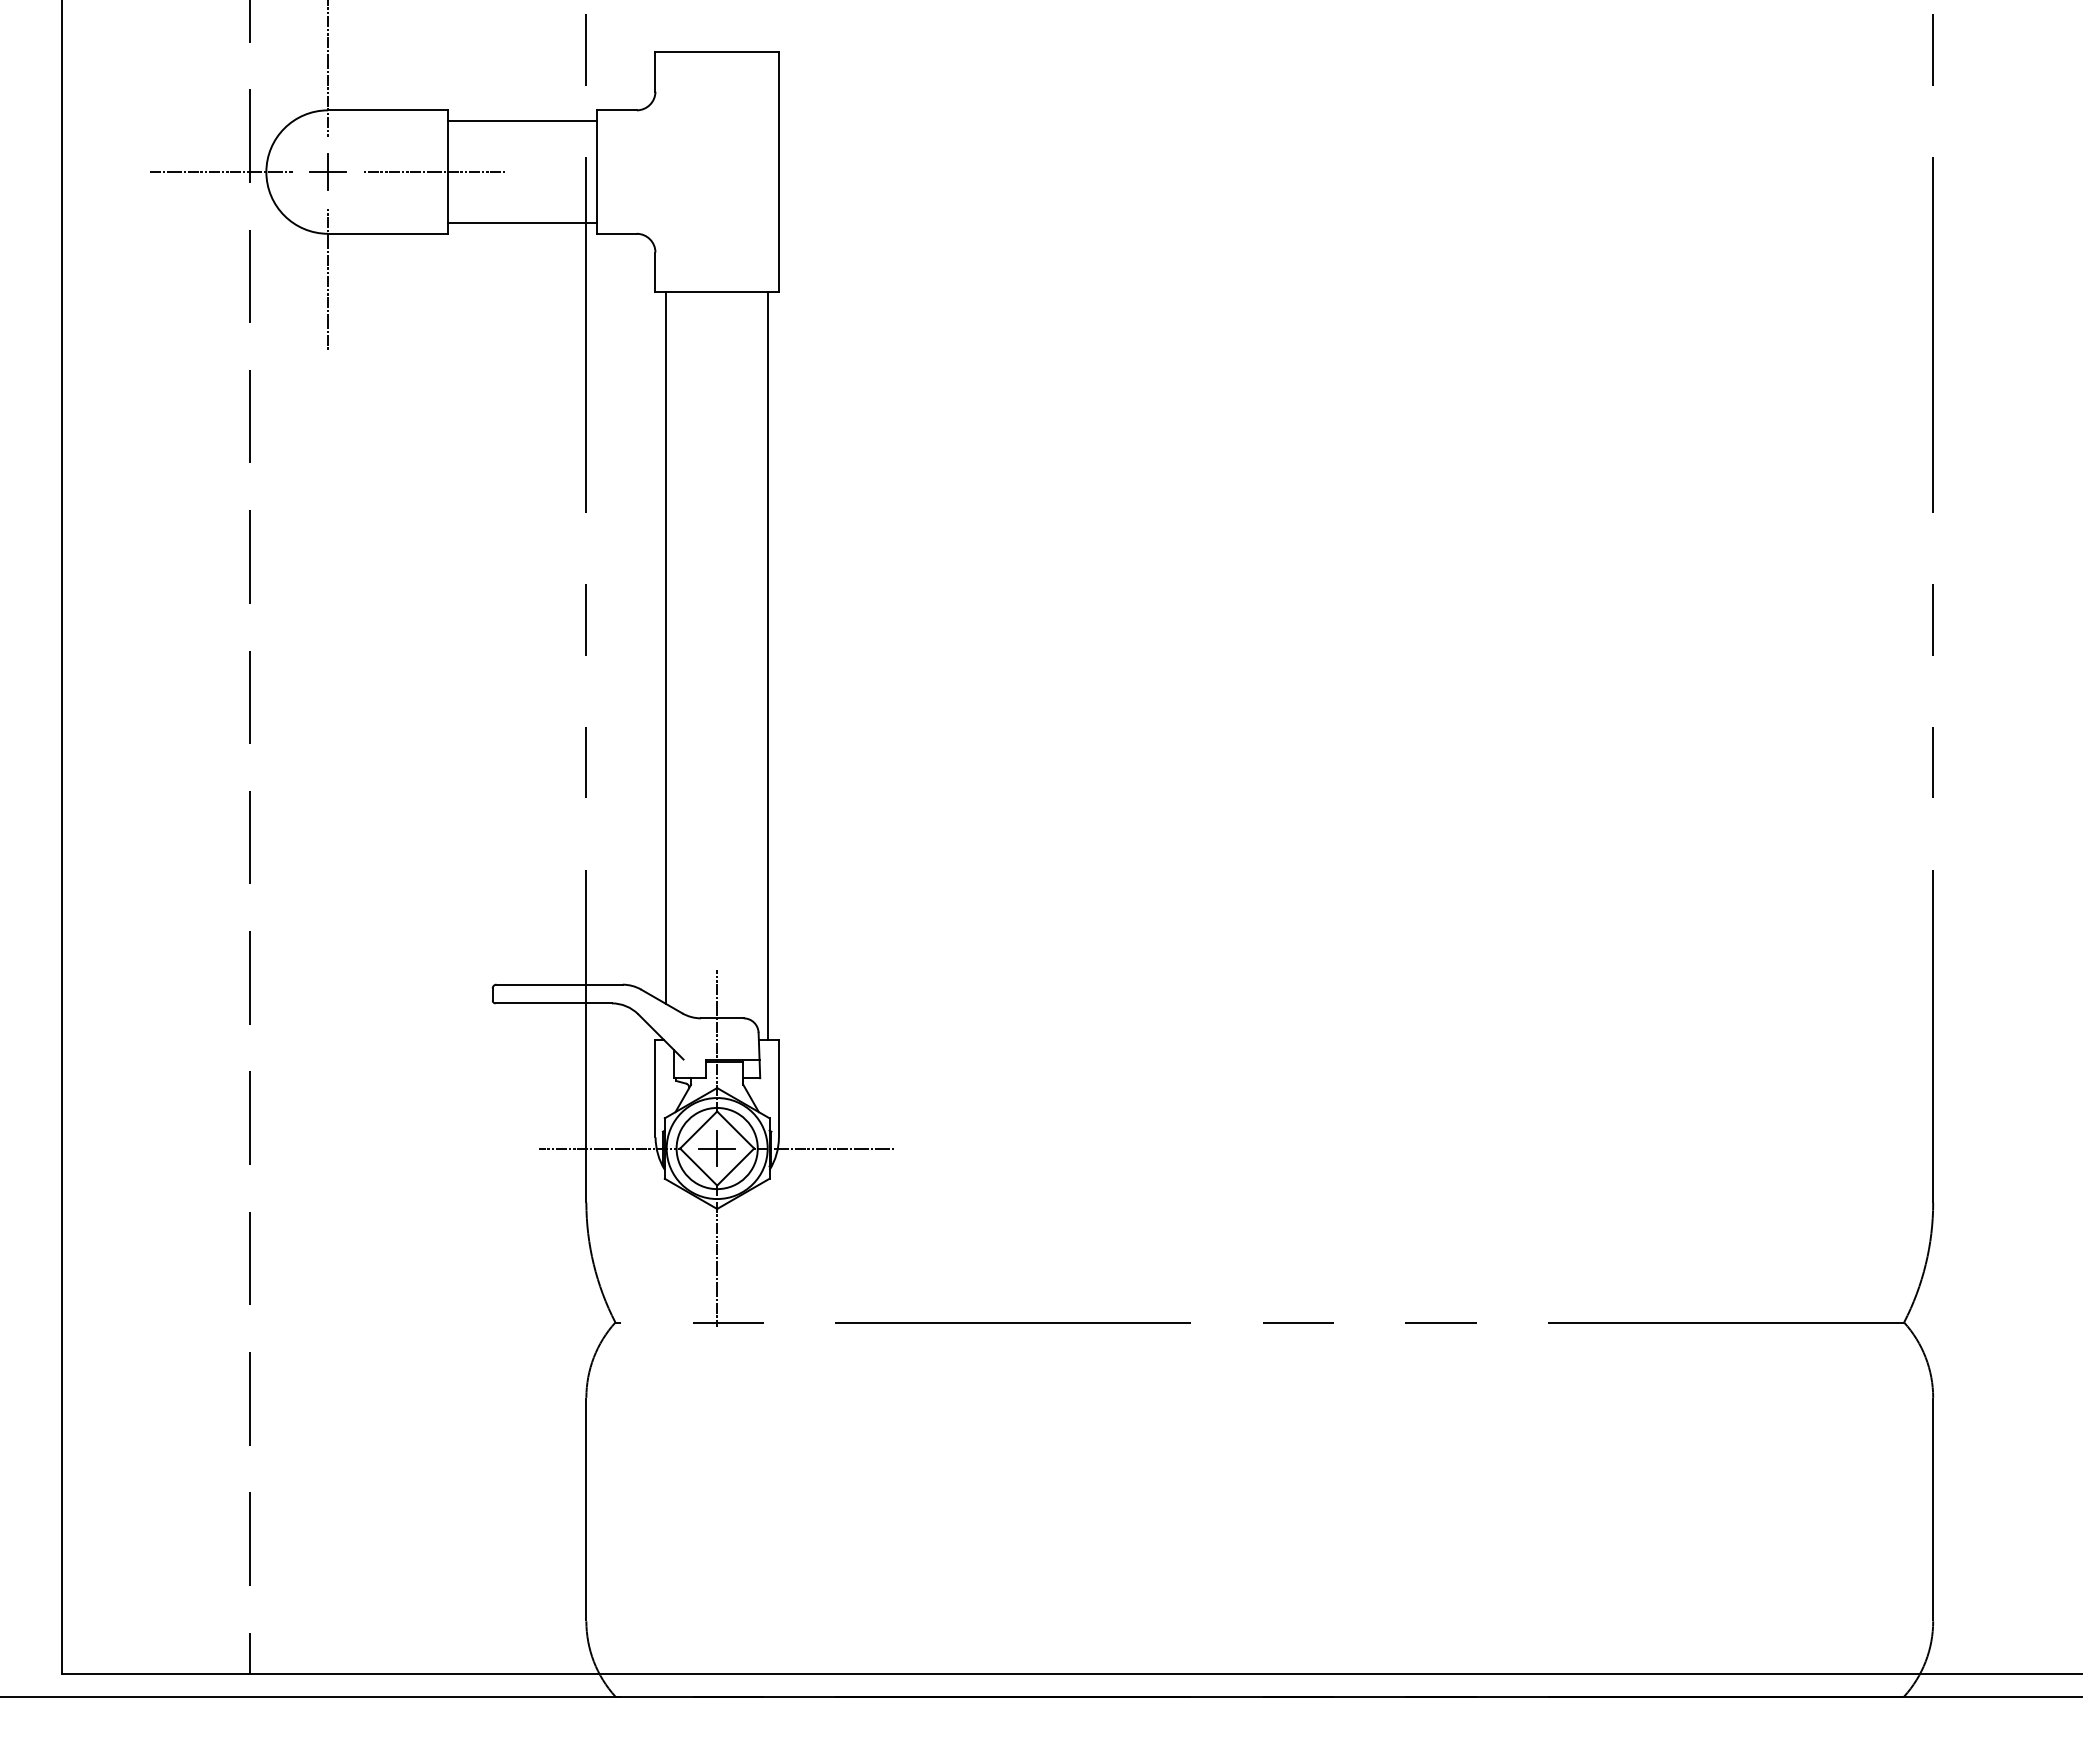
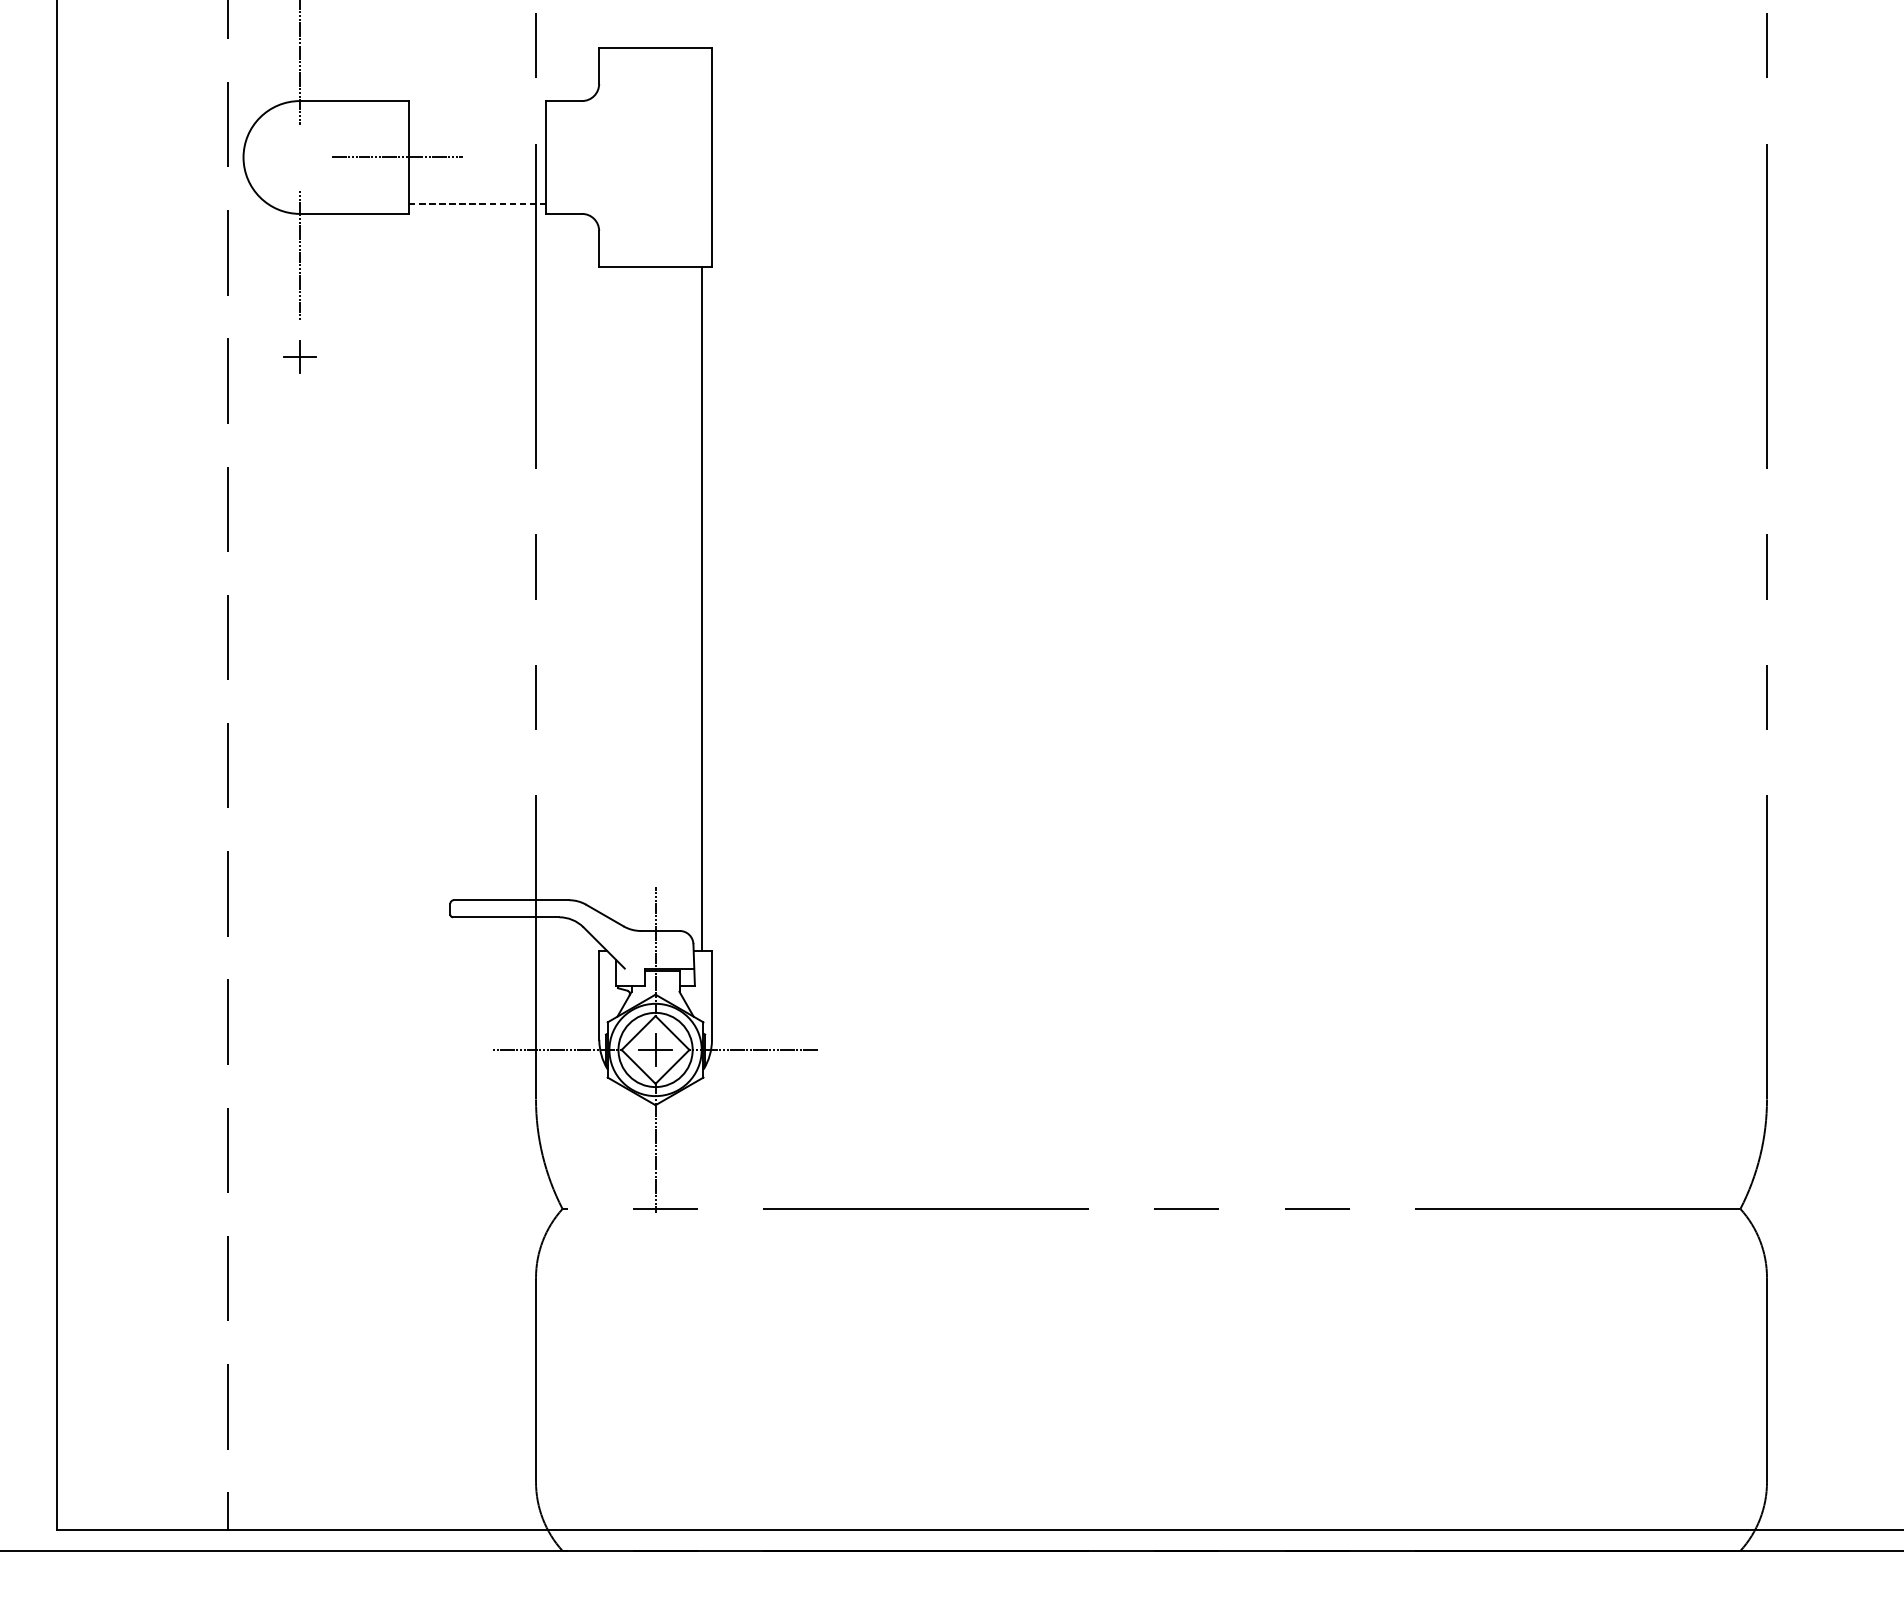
line: (522, 121) -> (477, 111), removed
part: (327, 171) -> (299, 356), moved
line: (220, 172) -> (201, 157), removed
line: (522, 222) -> (477, 203), solid -> dashed
line: (666, 647) -> (609, 592), removed

